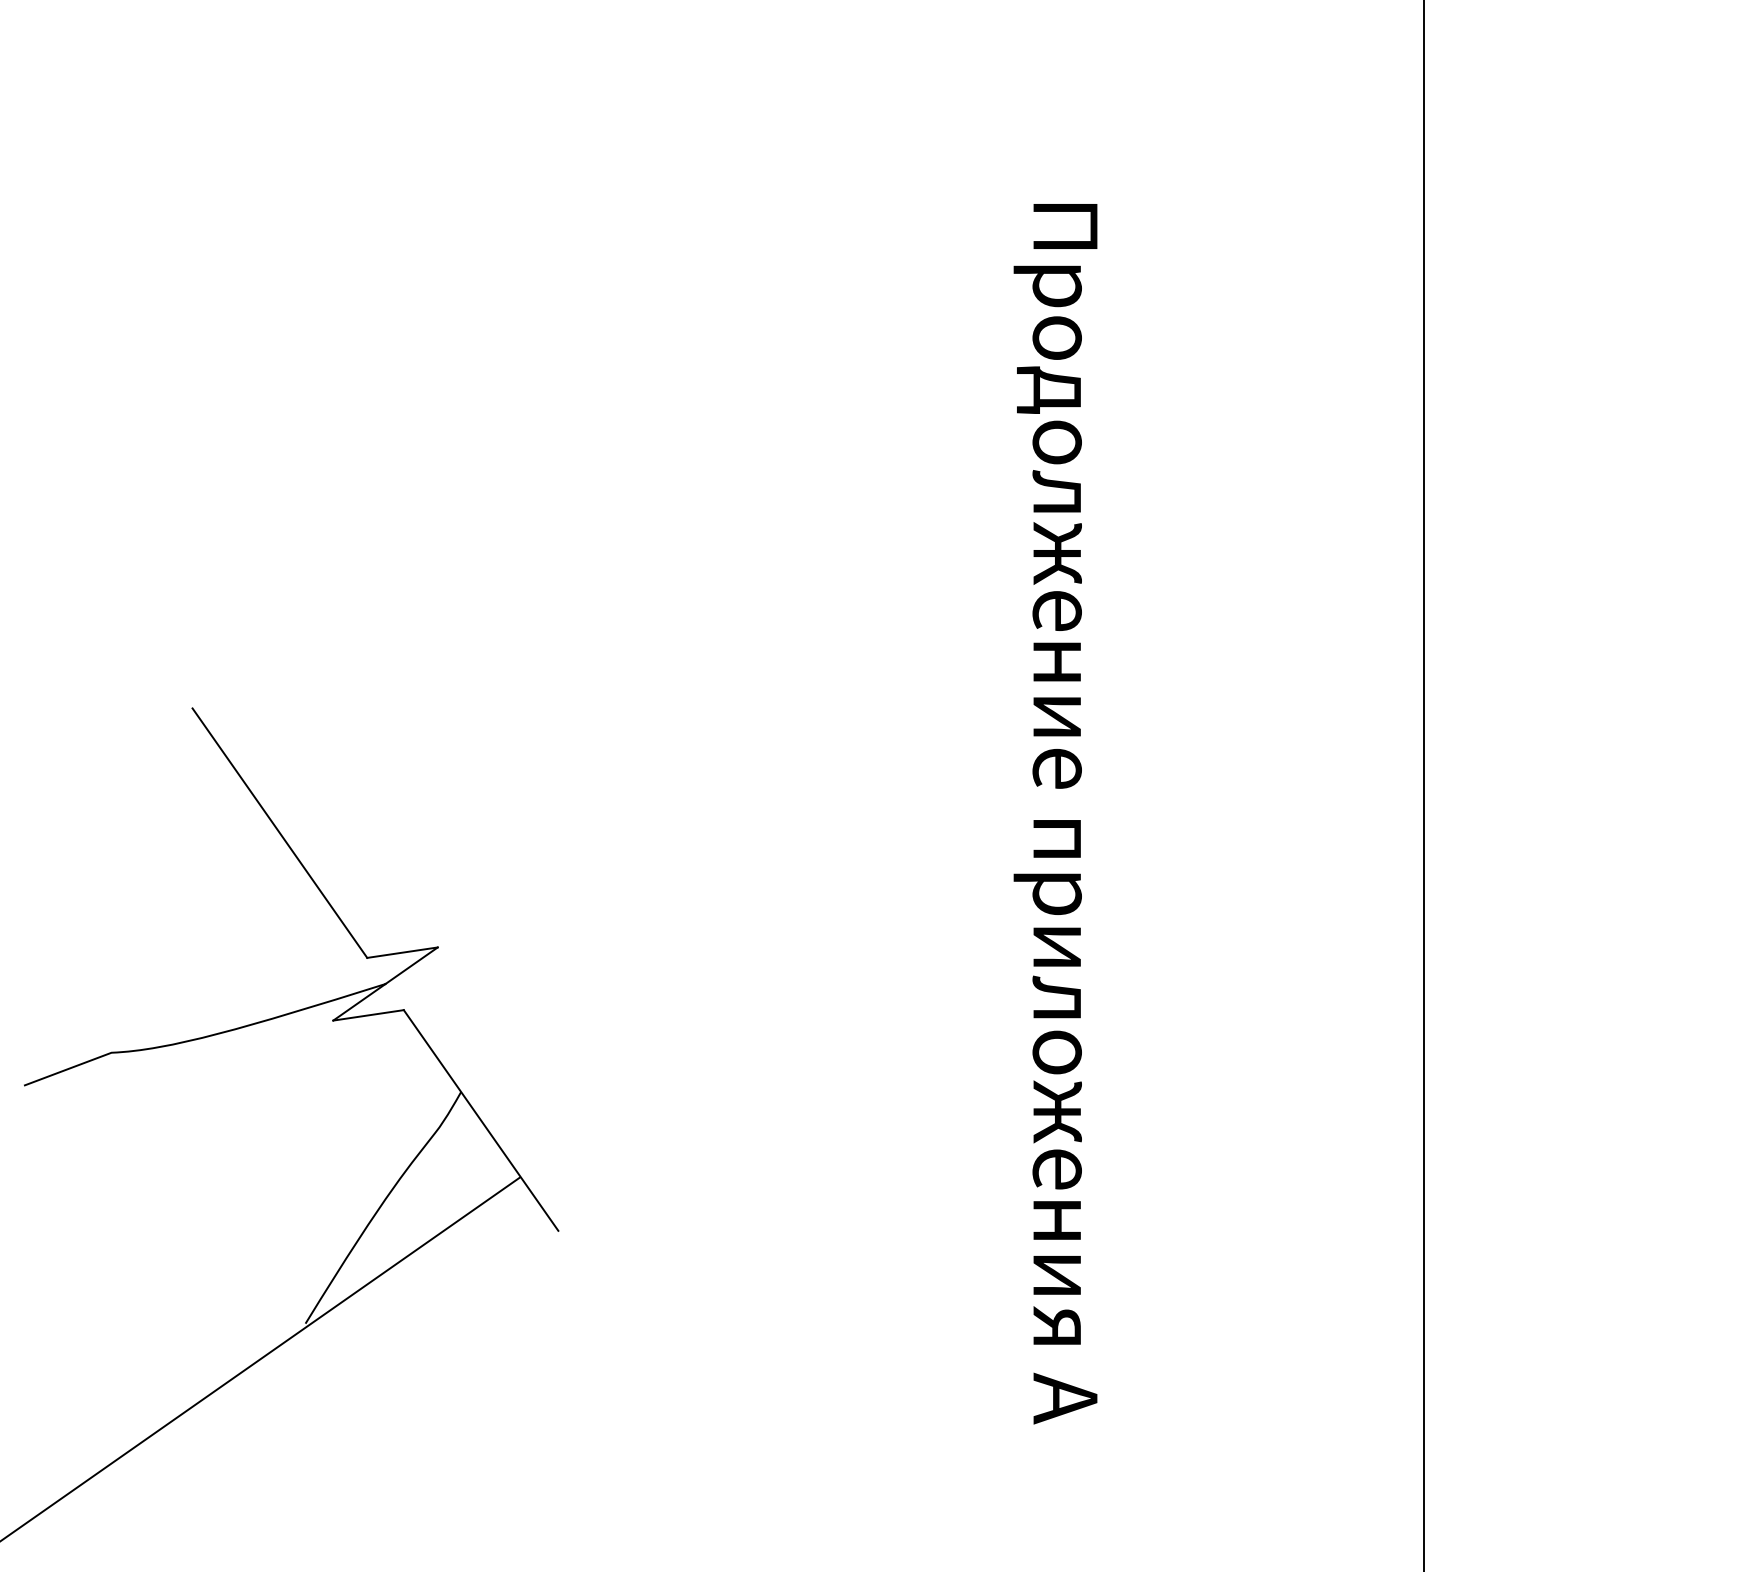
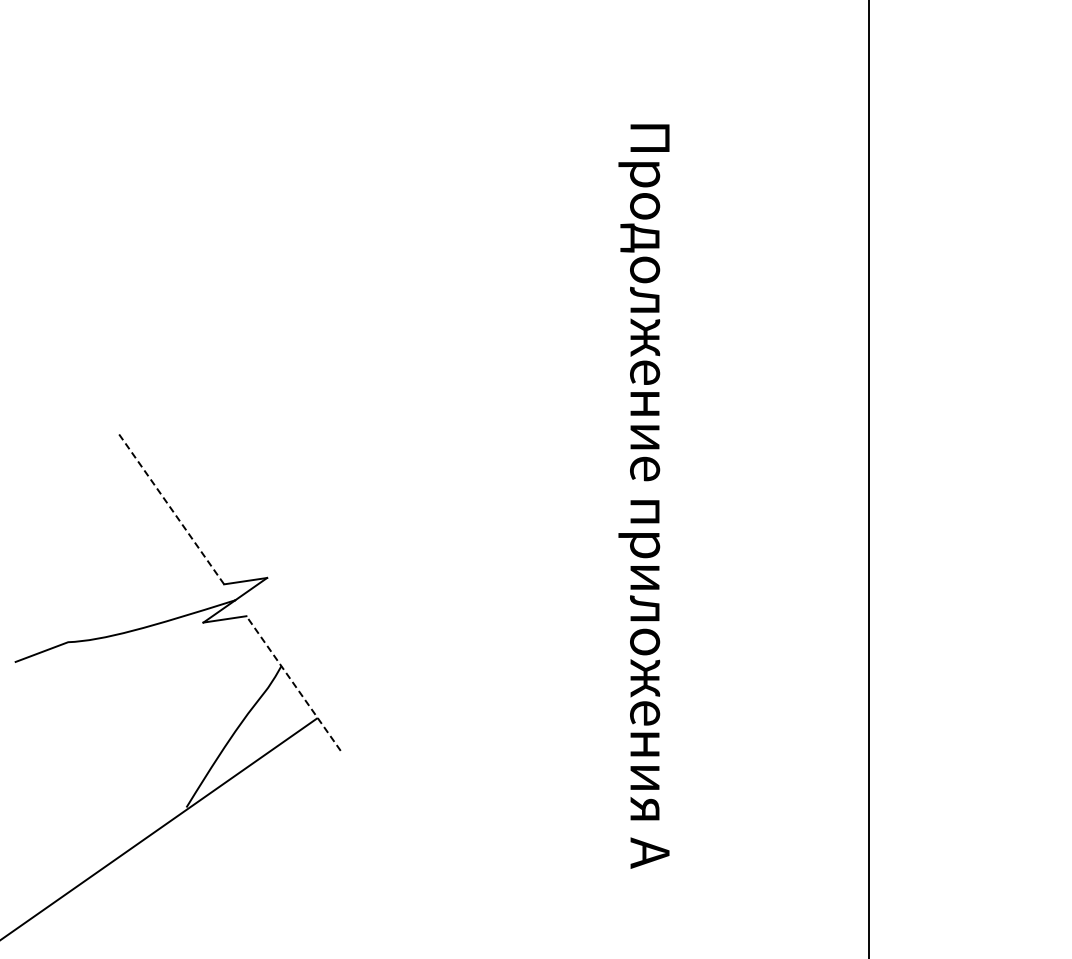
line: (279, 833) -> (170, 508), solid -> dashed
line: (480, 1120) -> (293, 683), solid -> dashed

